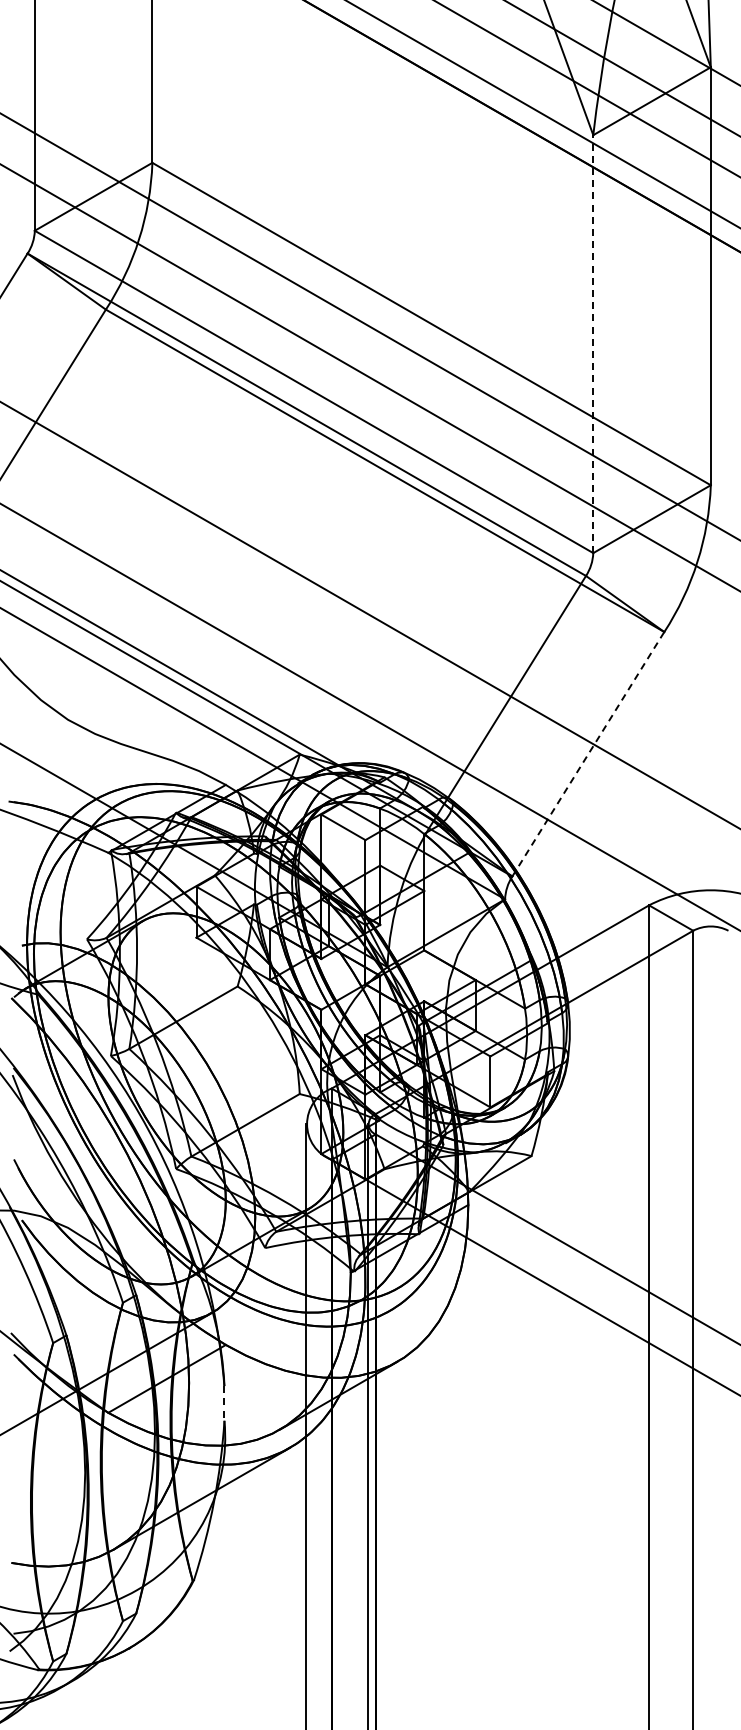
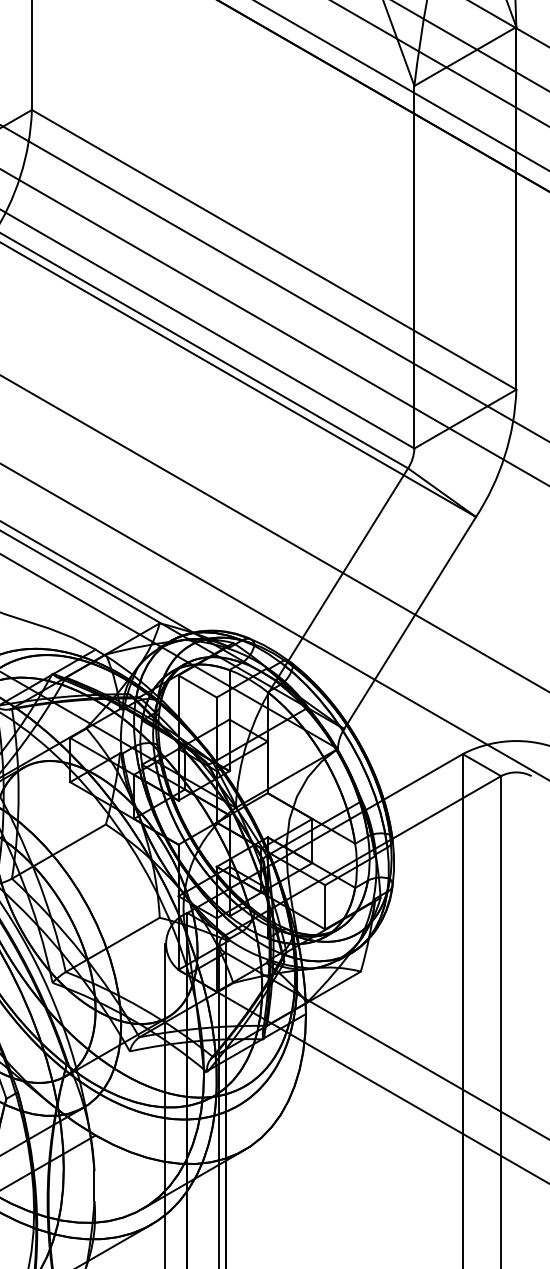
line: (593, 344) -> (414, 267), dashed -> solid
line: (588, 754) -> (410, 623), dashed -> solid
line: (224, 1403) -> (94, 1186), dashed -> solid

